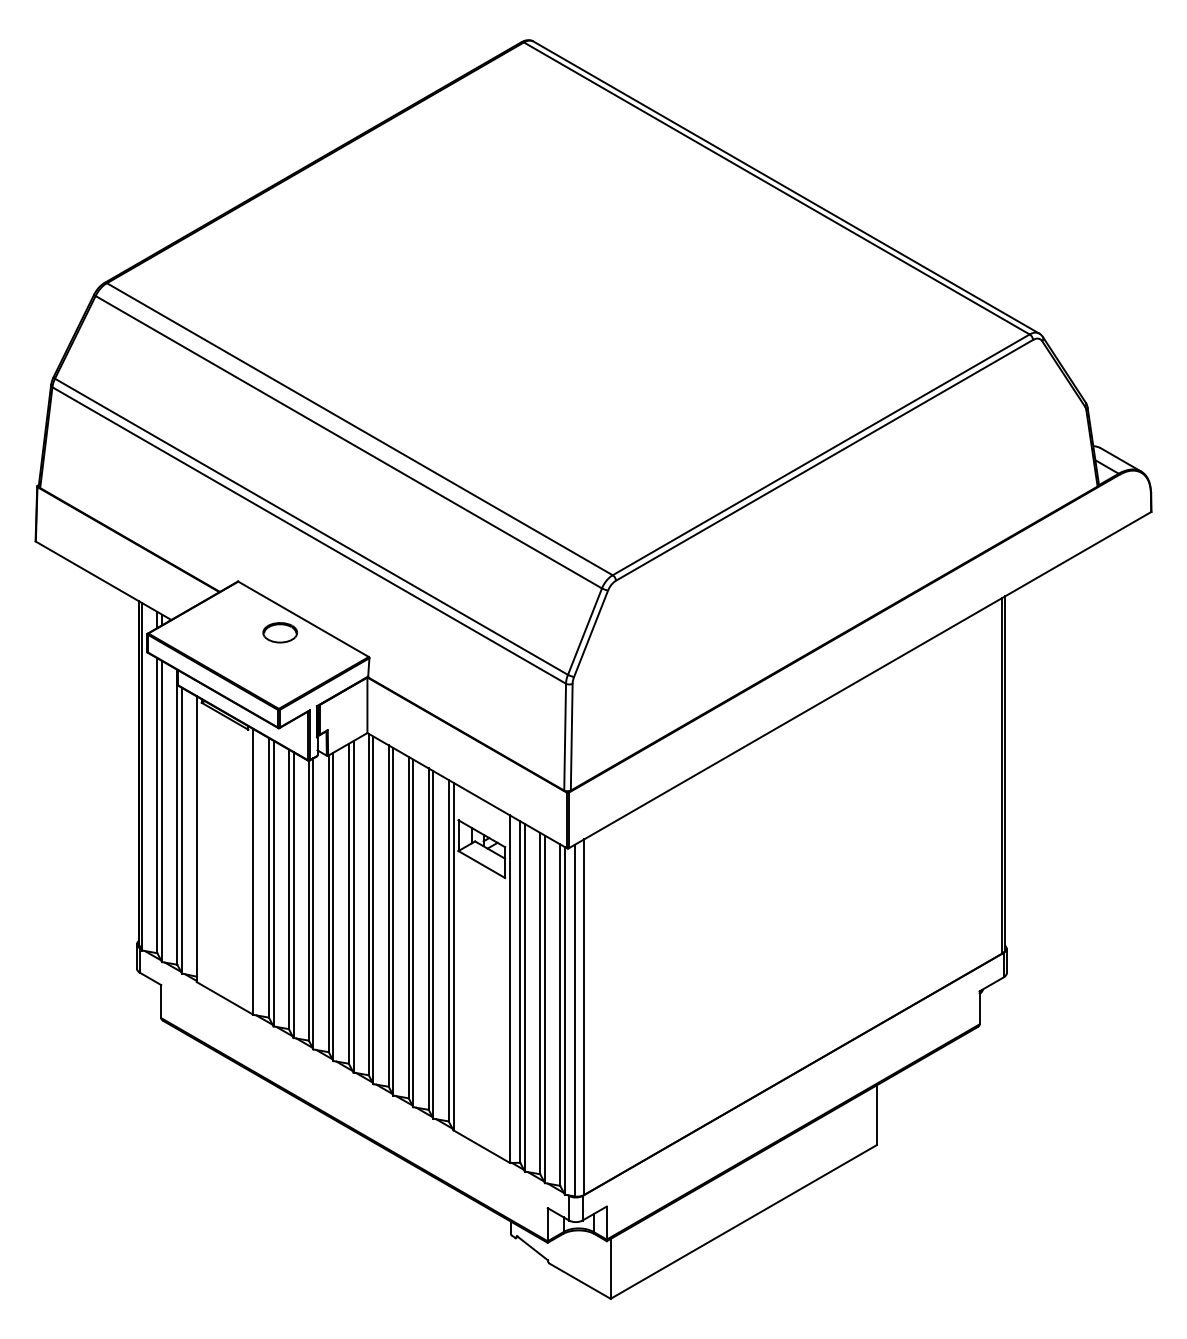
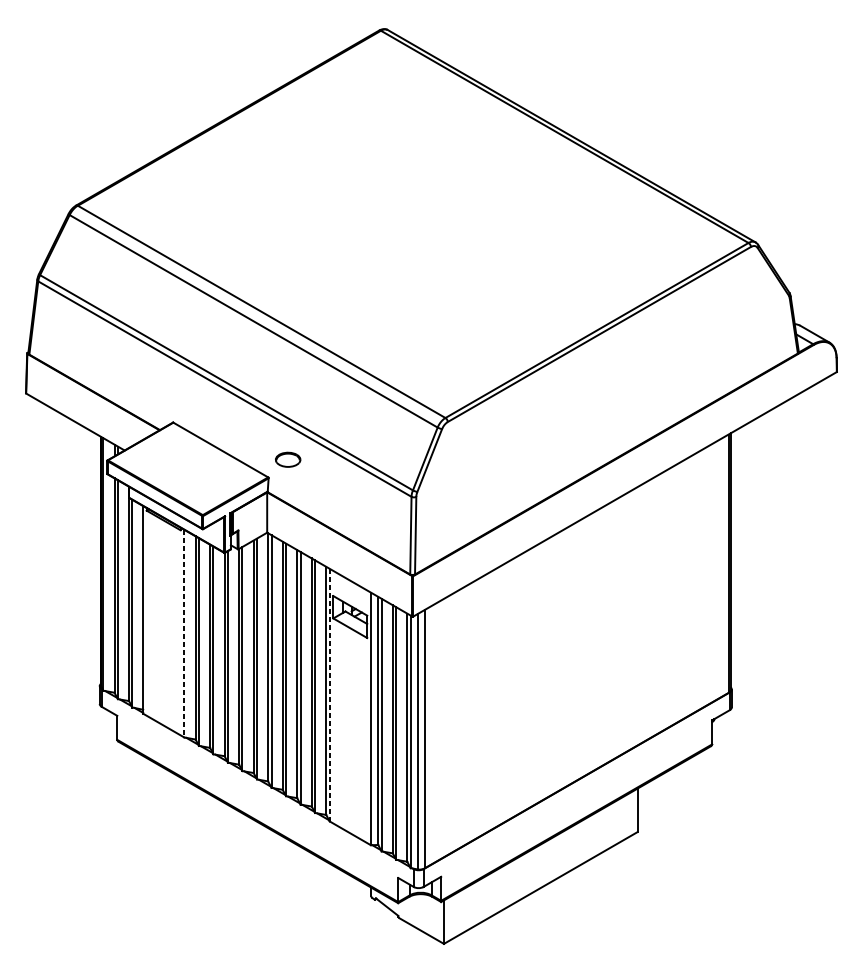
part: (280, 632) -> (288, 459), moved
line: (253, 871) -> (184, 633), solid -> dashed
line: (453, 956) -> (329, 695), solid -> dashed

